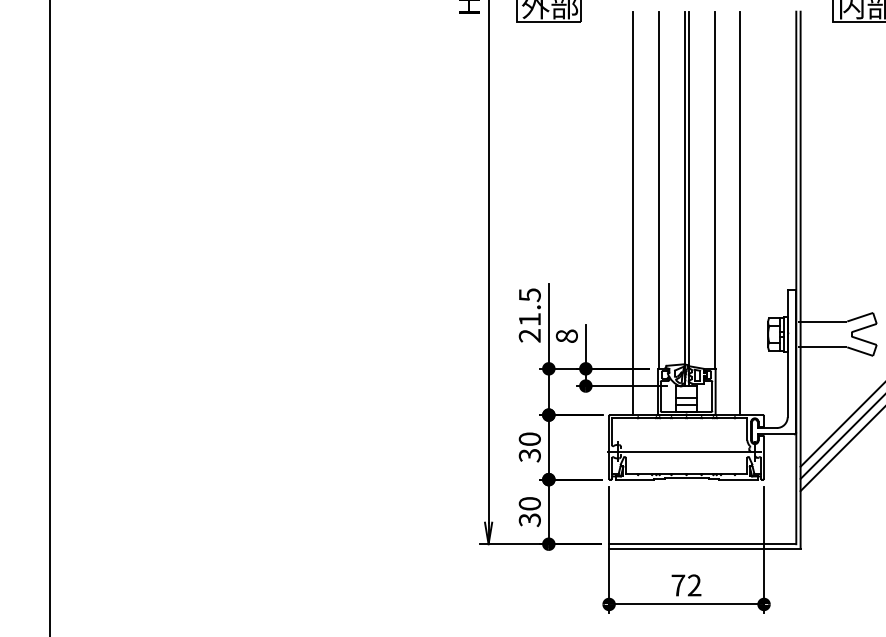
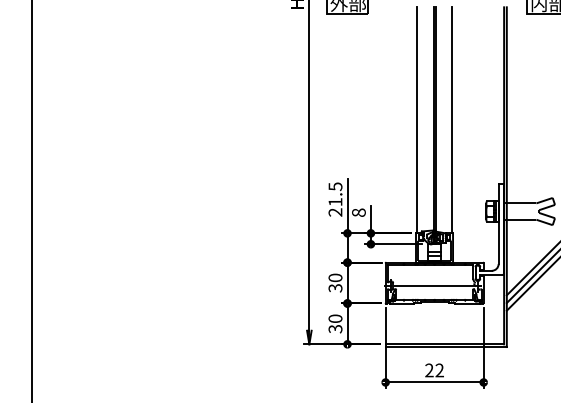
line: (632, 212) -> (400, 134), removed
line: (740, 212) -> (468, 134), removed
text: (678, 585) -> (429, 370), 72 -> 22

